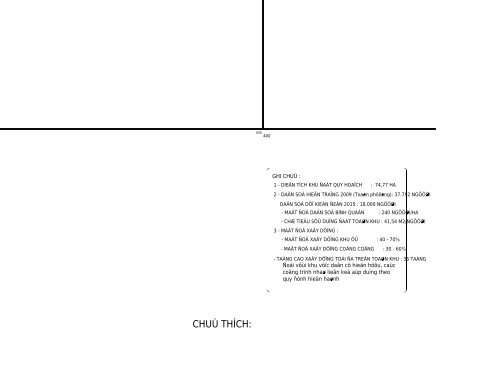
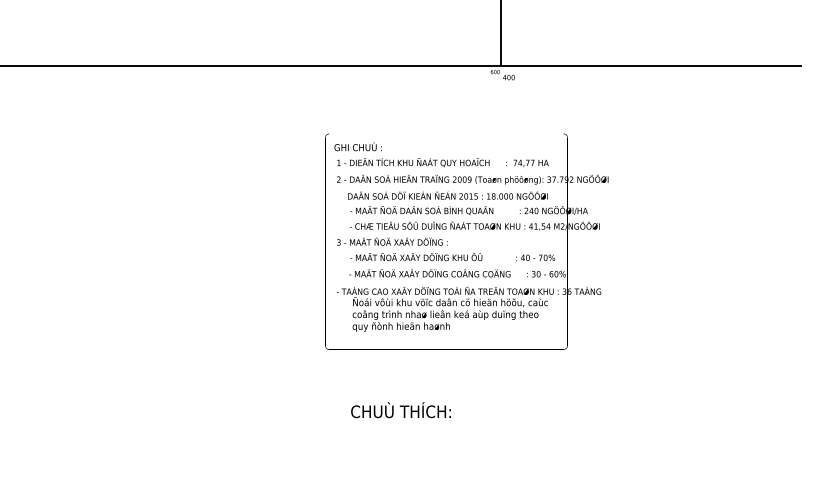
text: (348, 230) -> (466, 242), moved
text: (221, 322) -> (400, 409), moved

